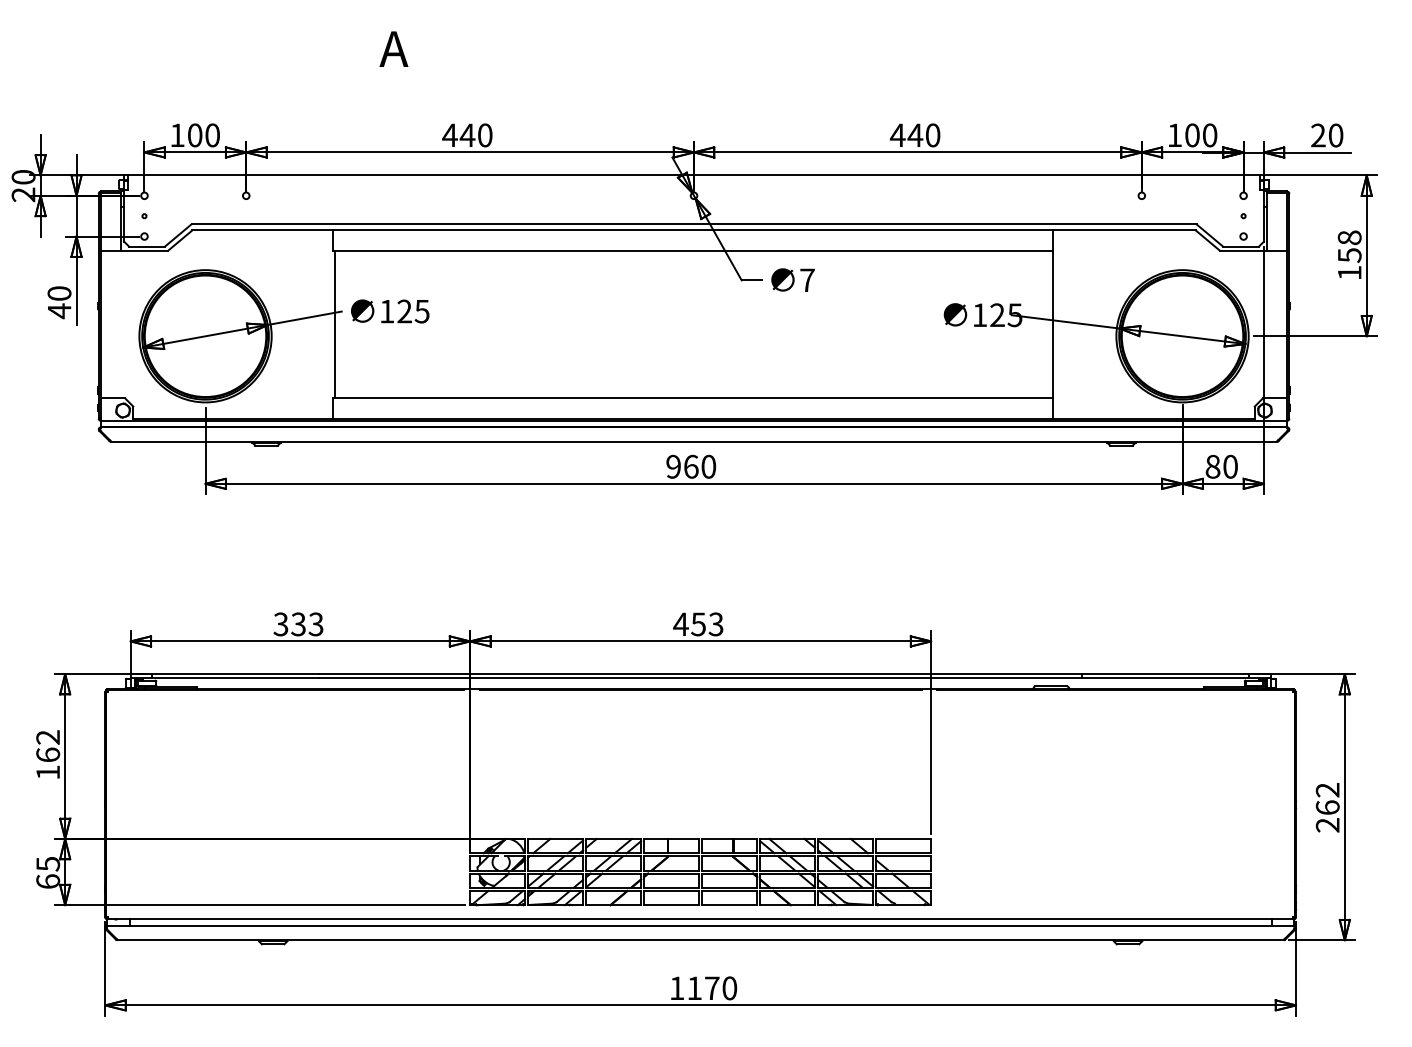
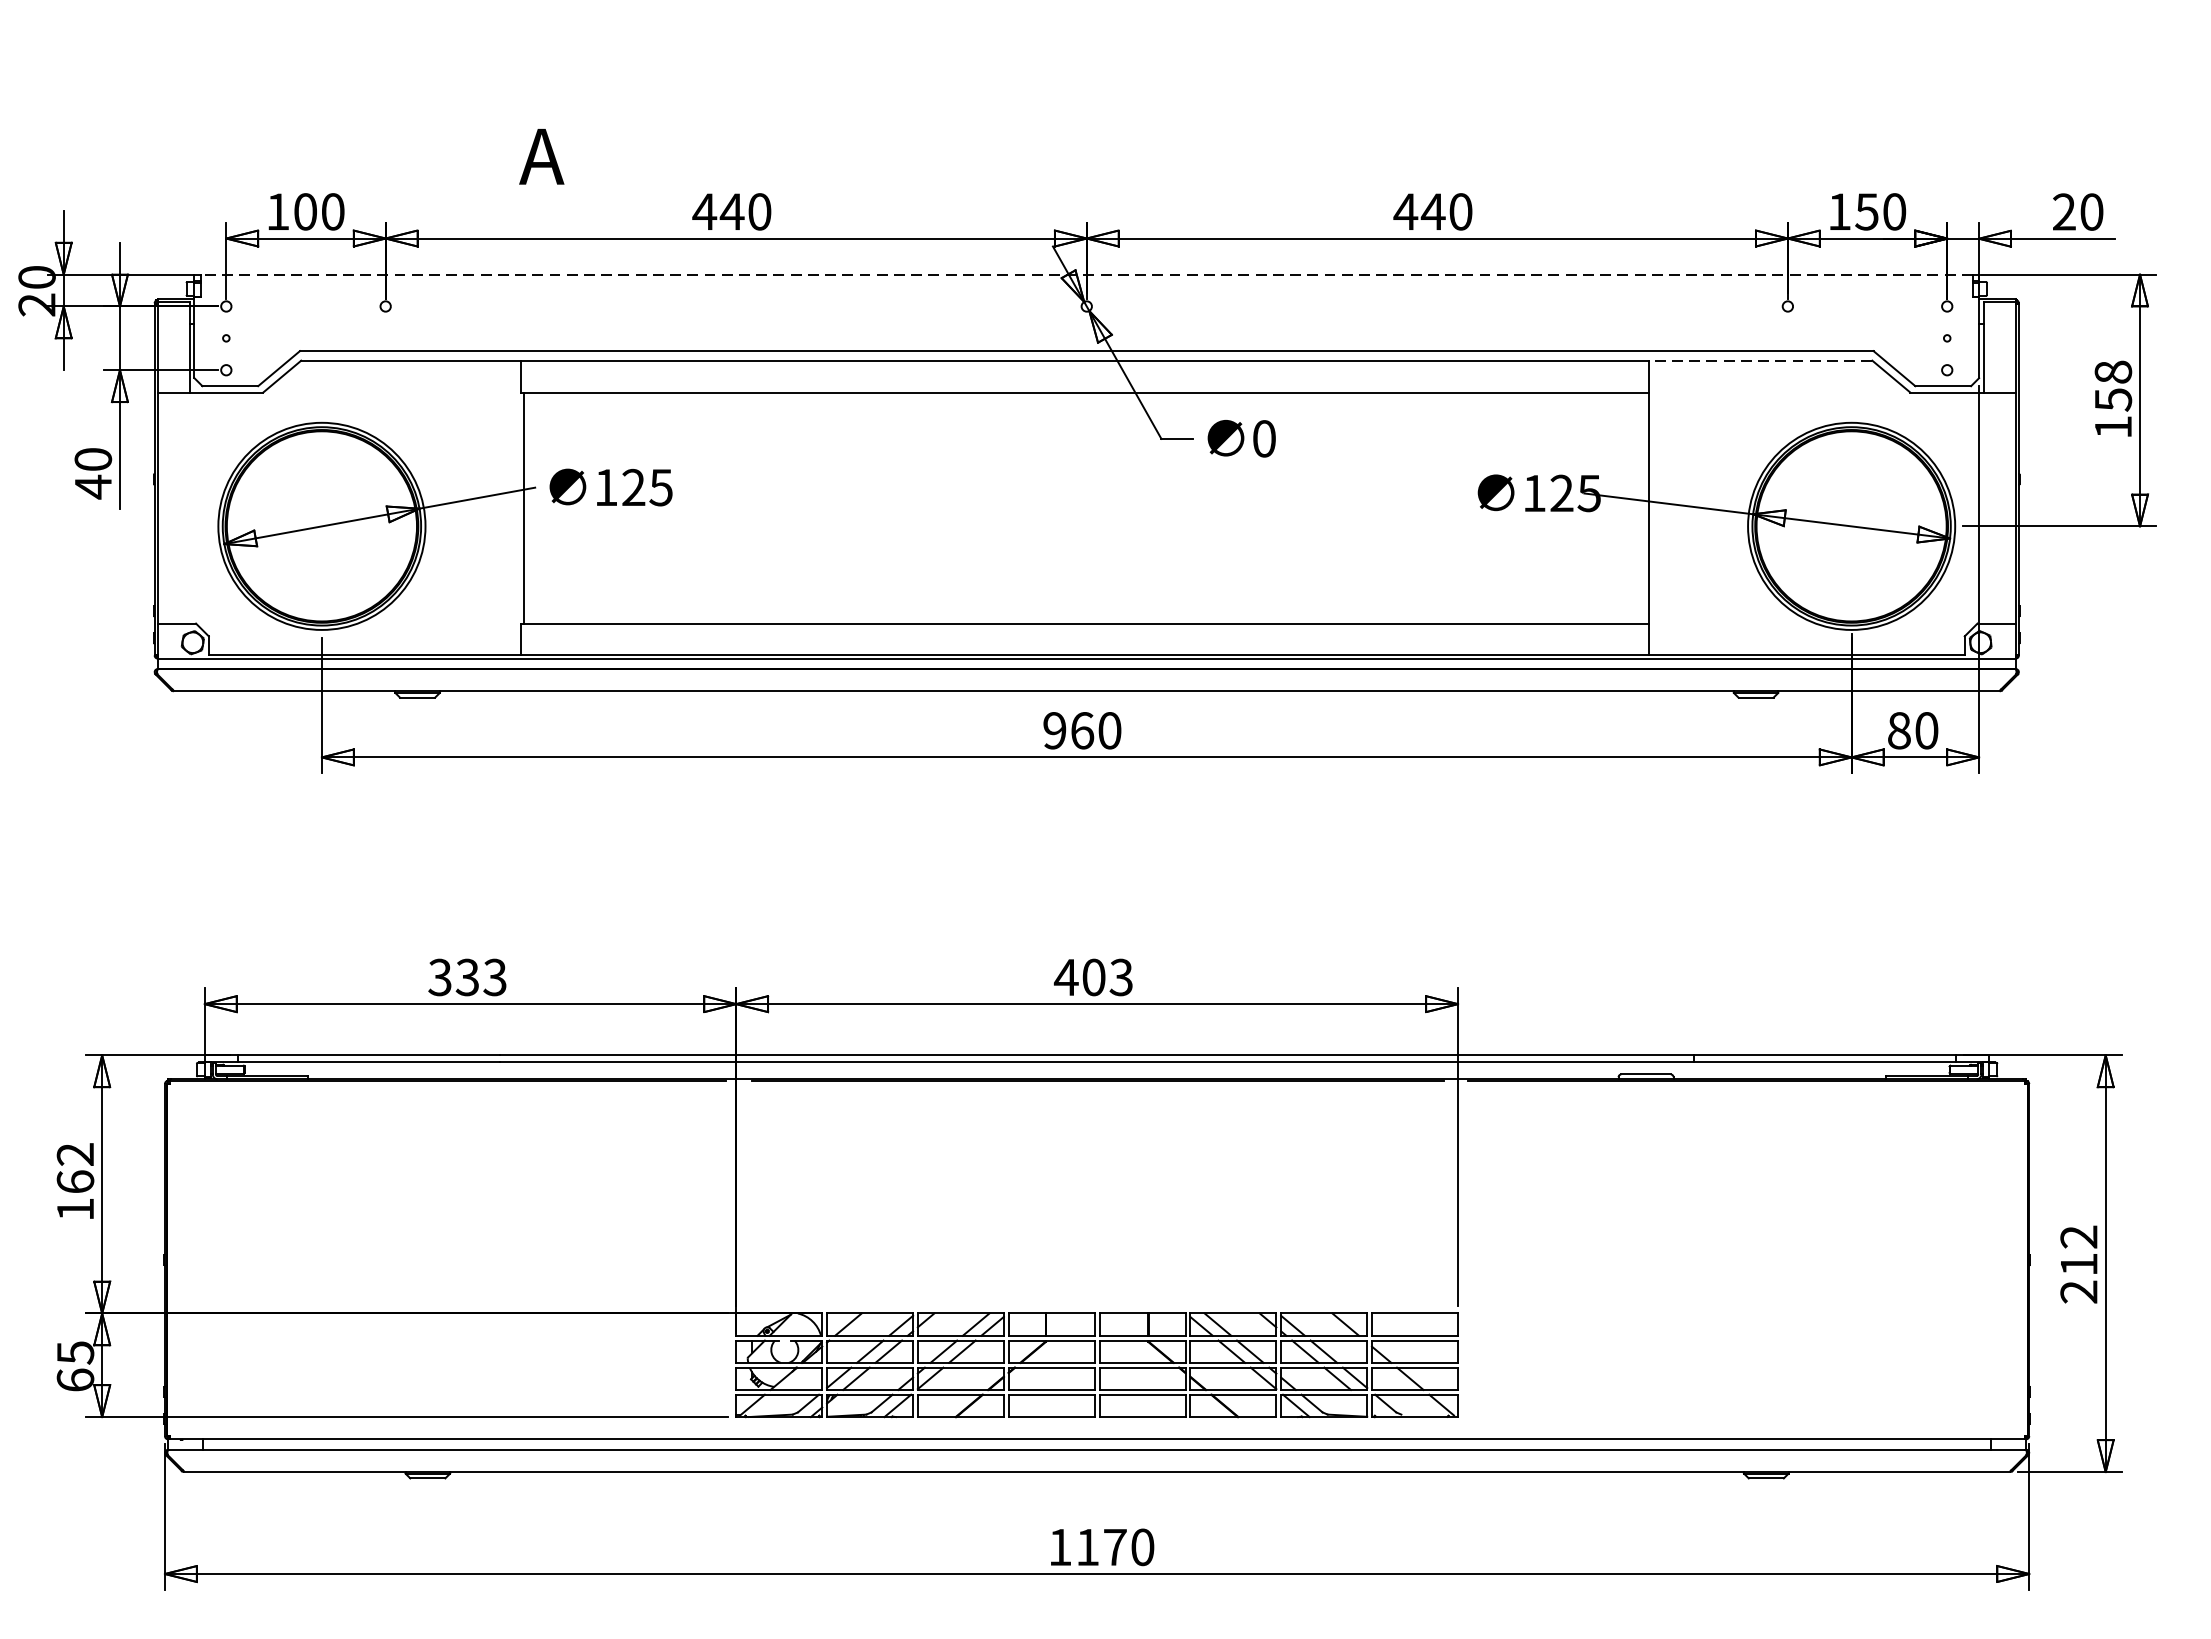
text: (393, 48) -> (541, 155), moved
text: (1191, 135) -> (1865, 212), 100 -> 150
line: (694, 175) -> (1087, 274), solid -> dashed
line: (1124, 230) -> (1760, 360), solid -> dashed
text: (807, 280) -> (1264, 439), 7 -> 0
text: (698, 624) -> (1093, 977), 453 -> 403
text: (1327, 807) -> (2078, 1264), 262 -> 212

